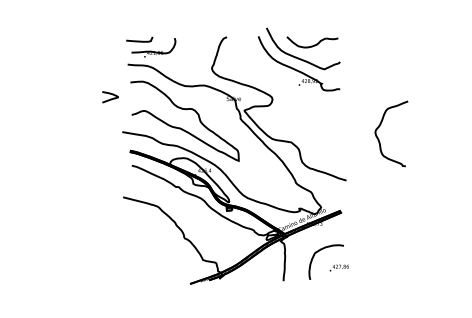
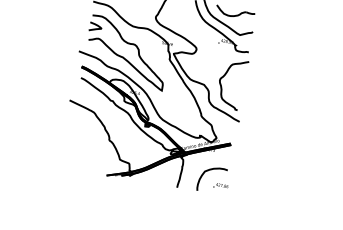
curve: (110, 98) -> (95, 28), moved
curve: (380, 126) -> (224, 76), moved

